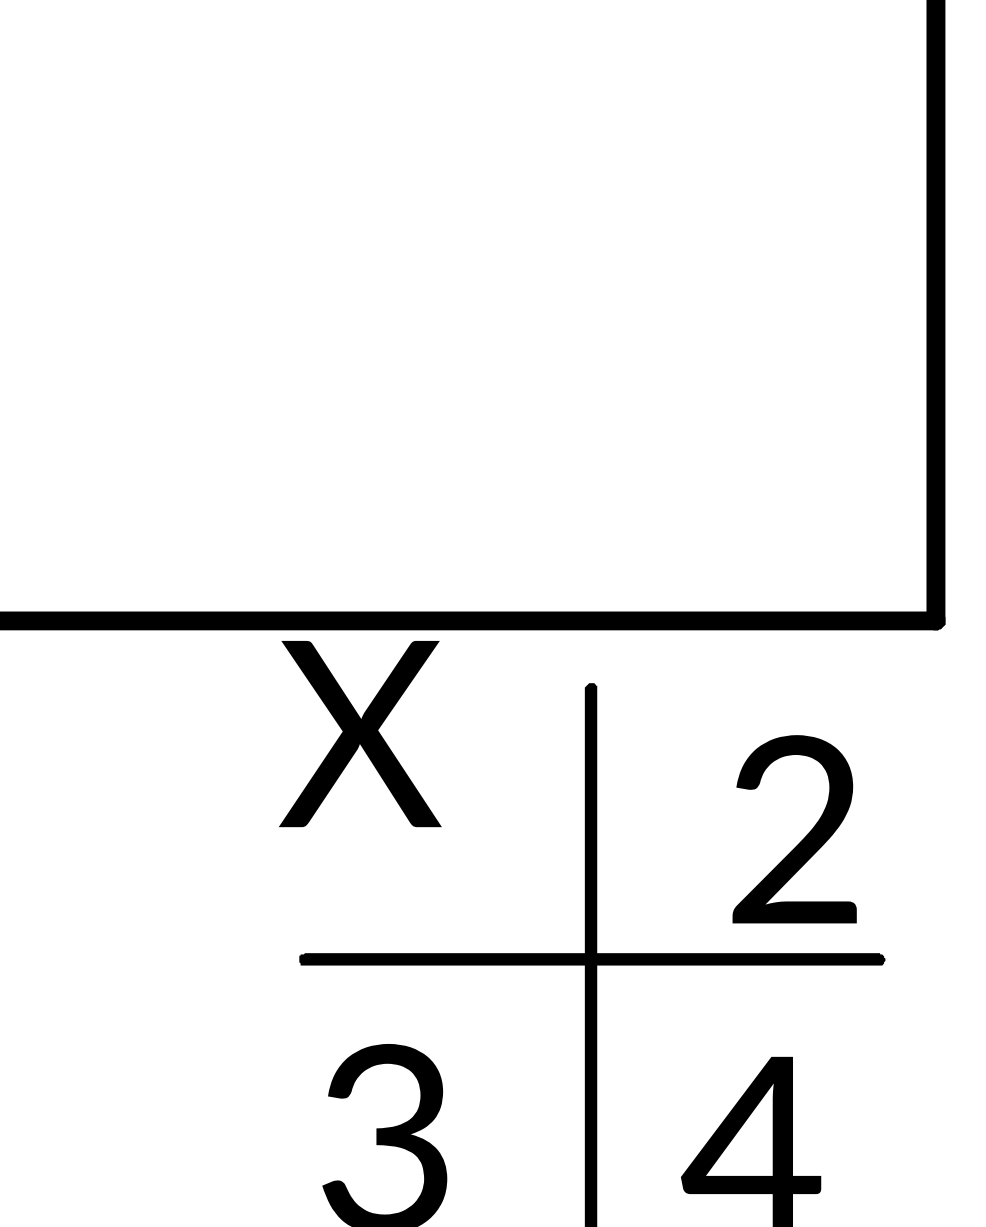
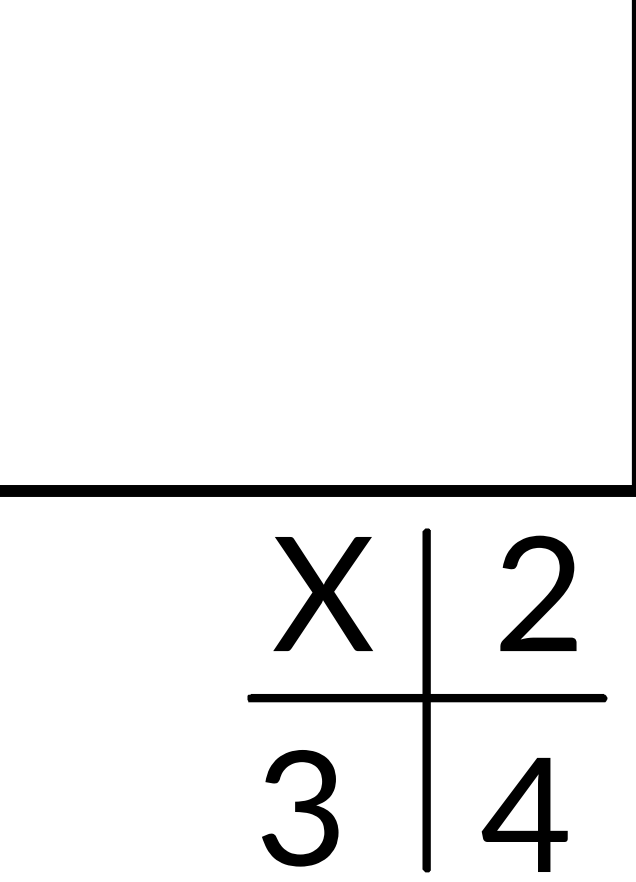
text: (359, 733) -> (322, 593), moved
text: (794, 827) -> (538, 592), moved

